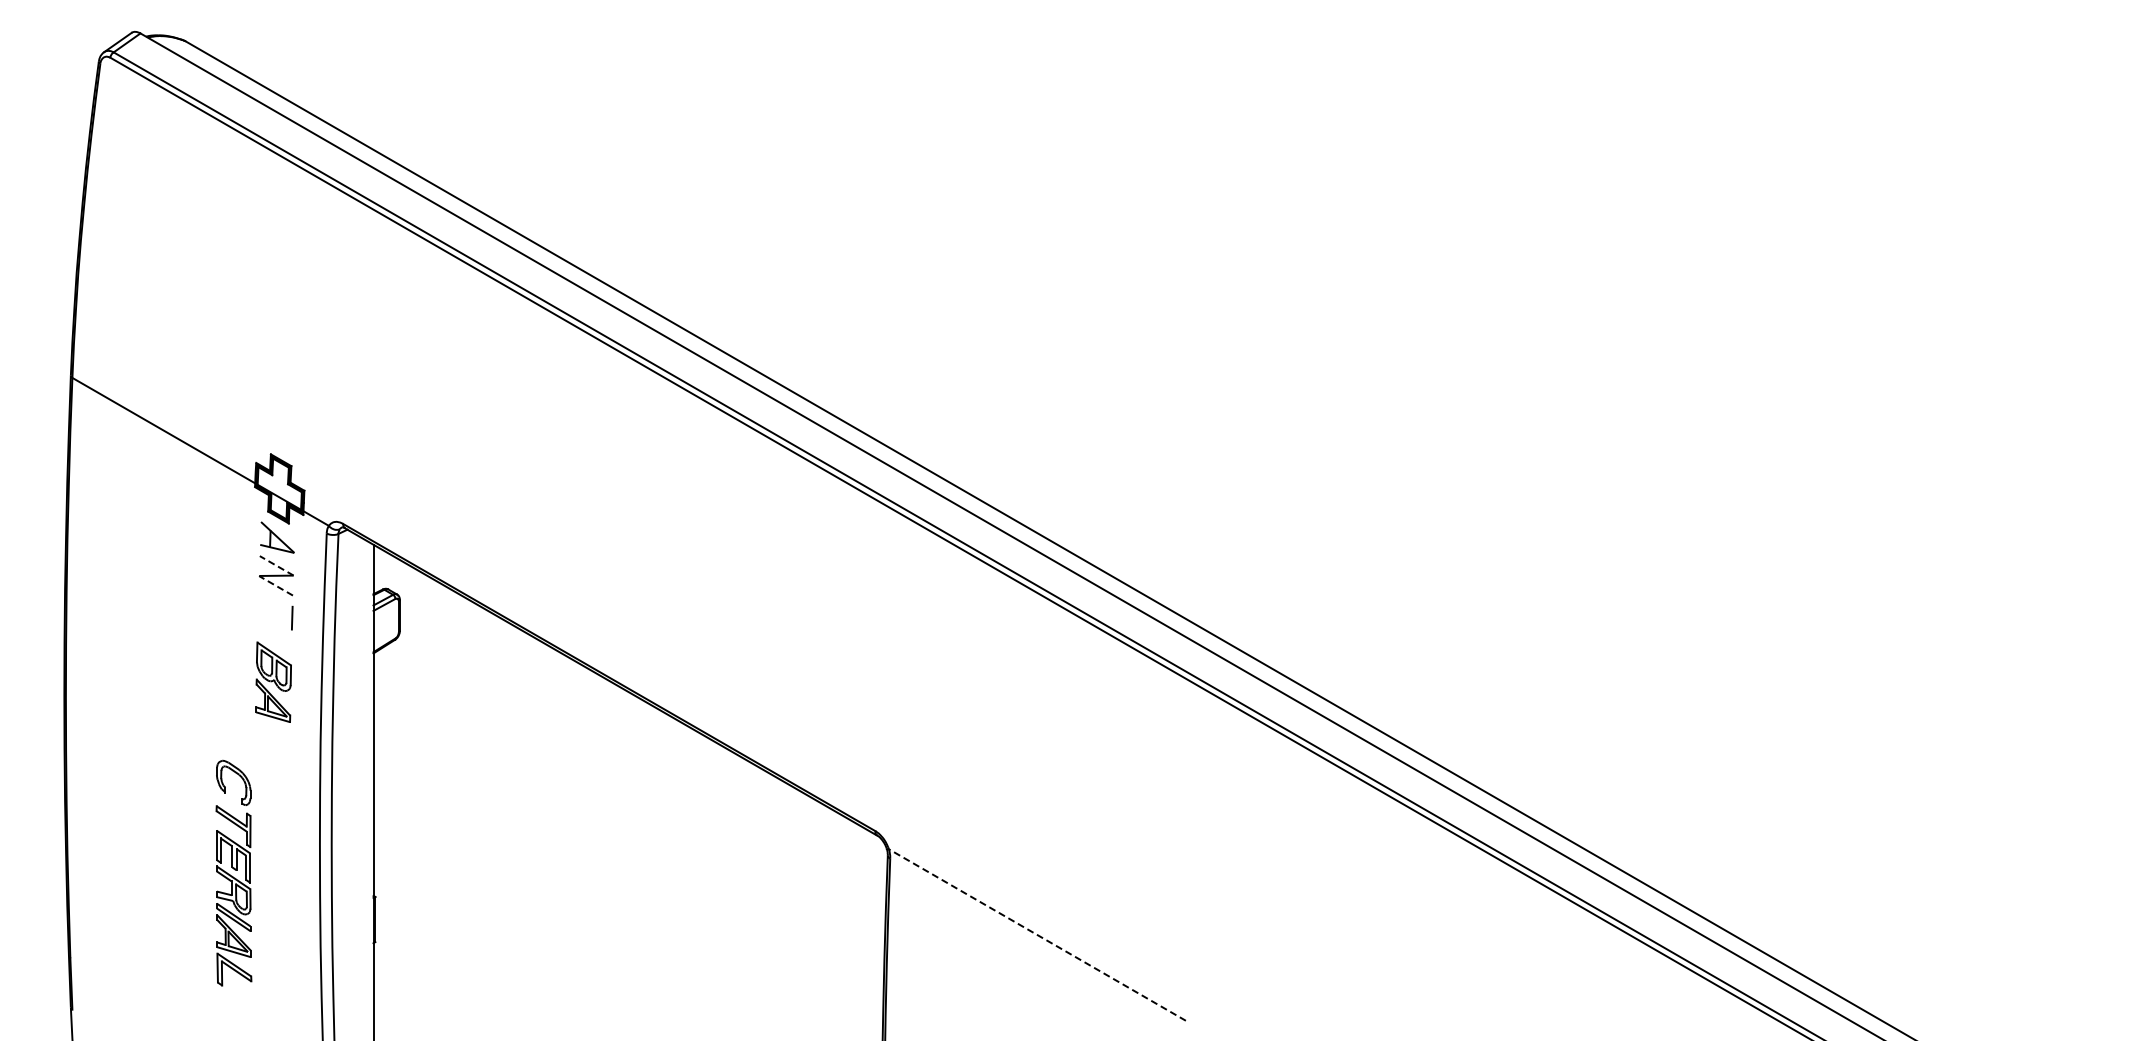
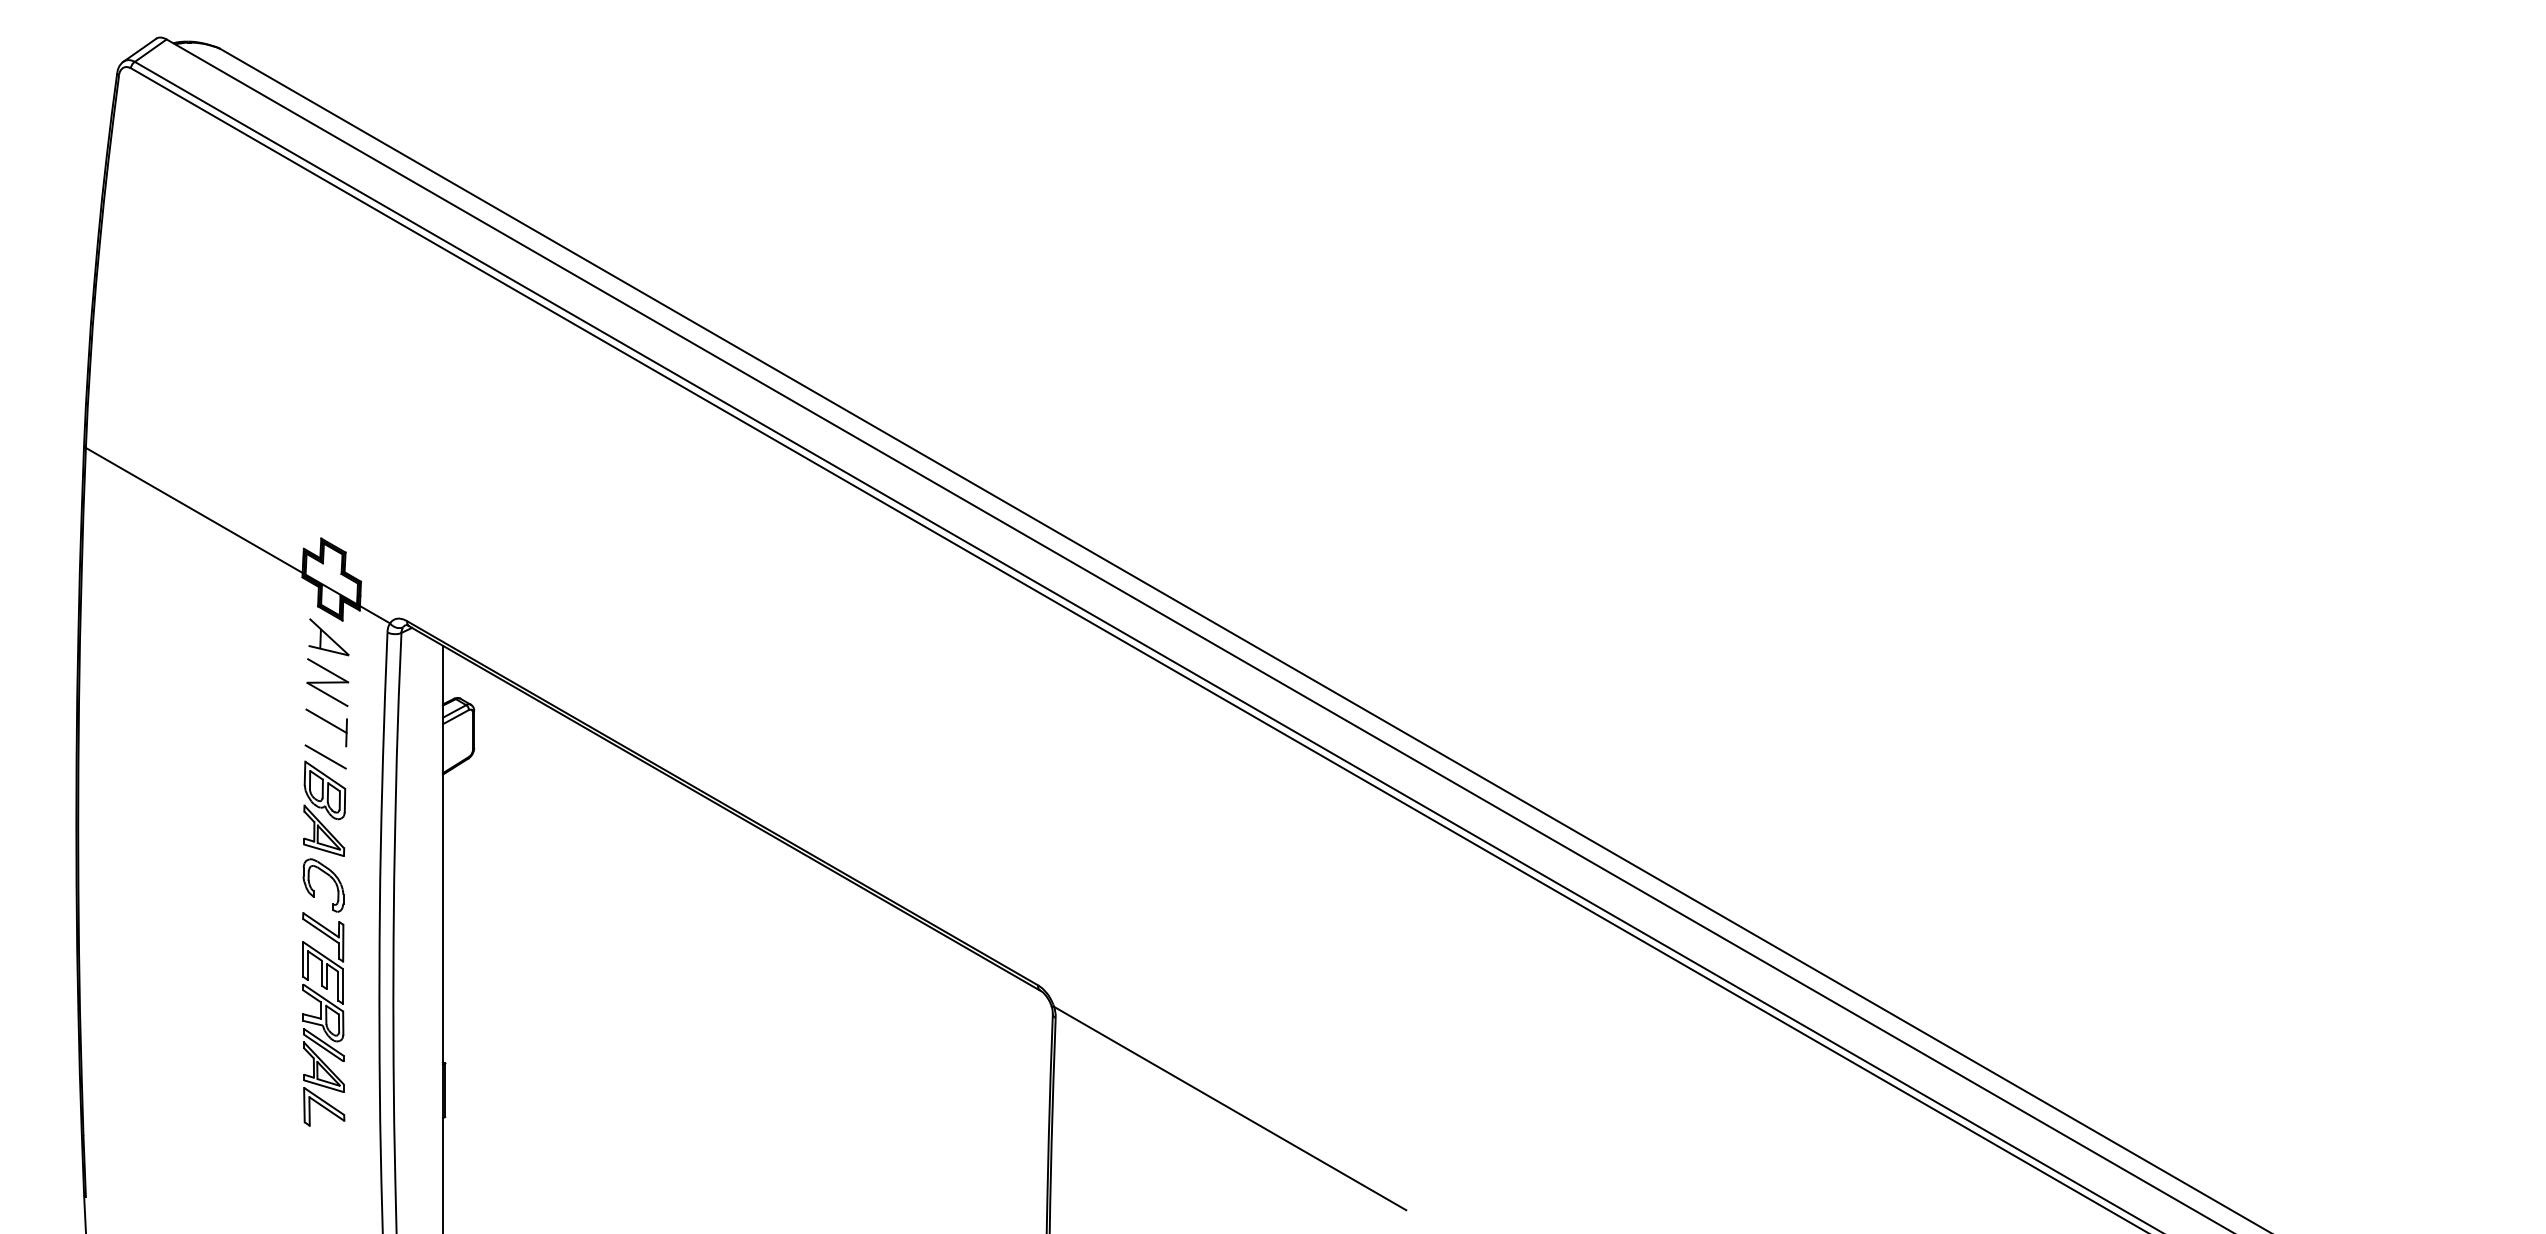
line: (276, 565) -> (327, 670), dashed -> solid
line: (276, 585) -> (327, 694), dashed -> solid
line: (275, 608) -> (326, 721), added
line: (274, 638) -> (325, 756), added
part: (233, 872) -> (323, 991), moved
line: (1037, 935) -> (1230, 1109), dashed -> solid

